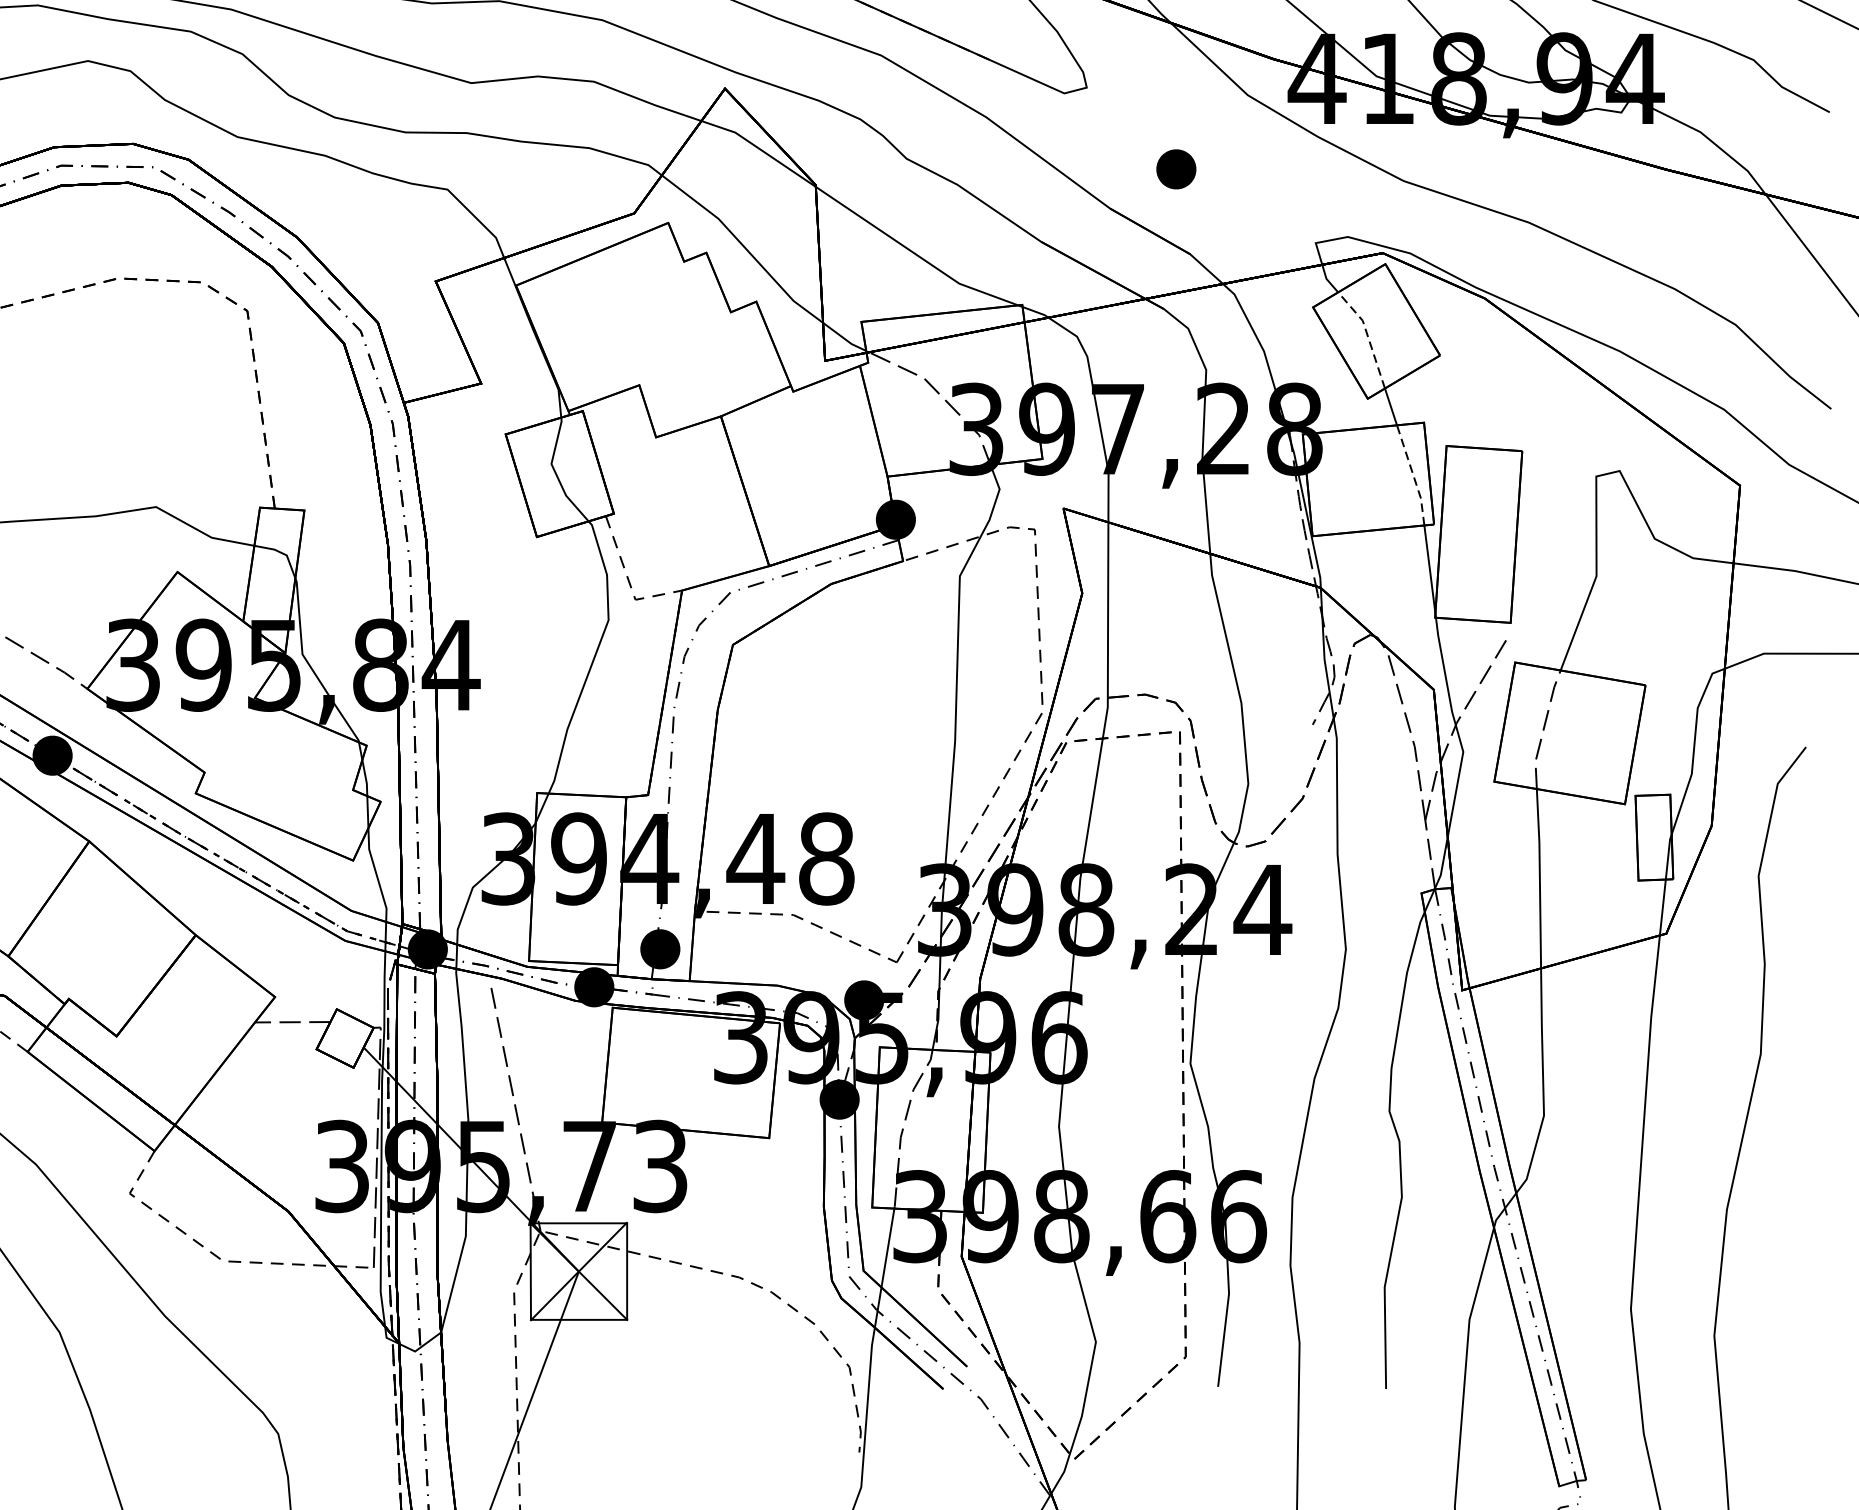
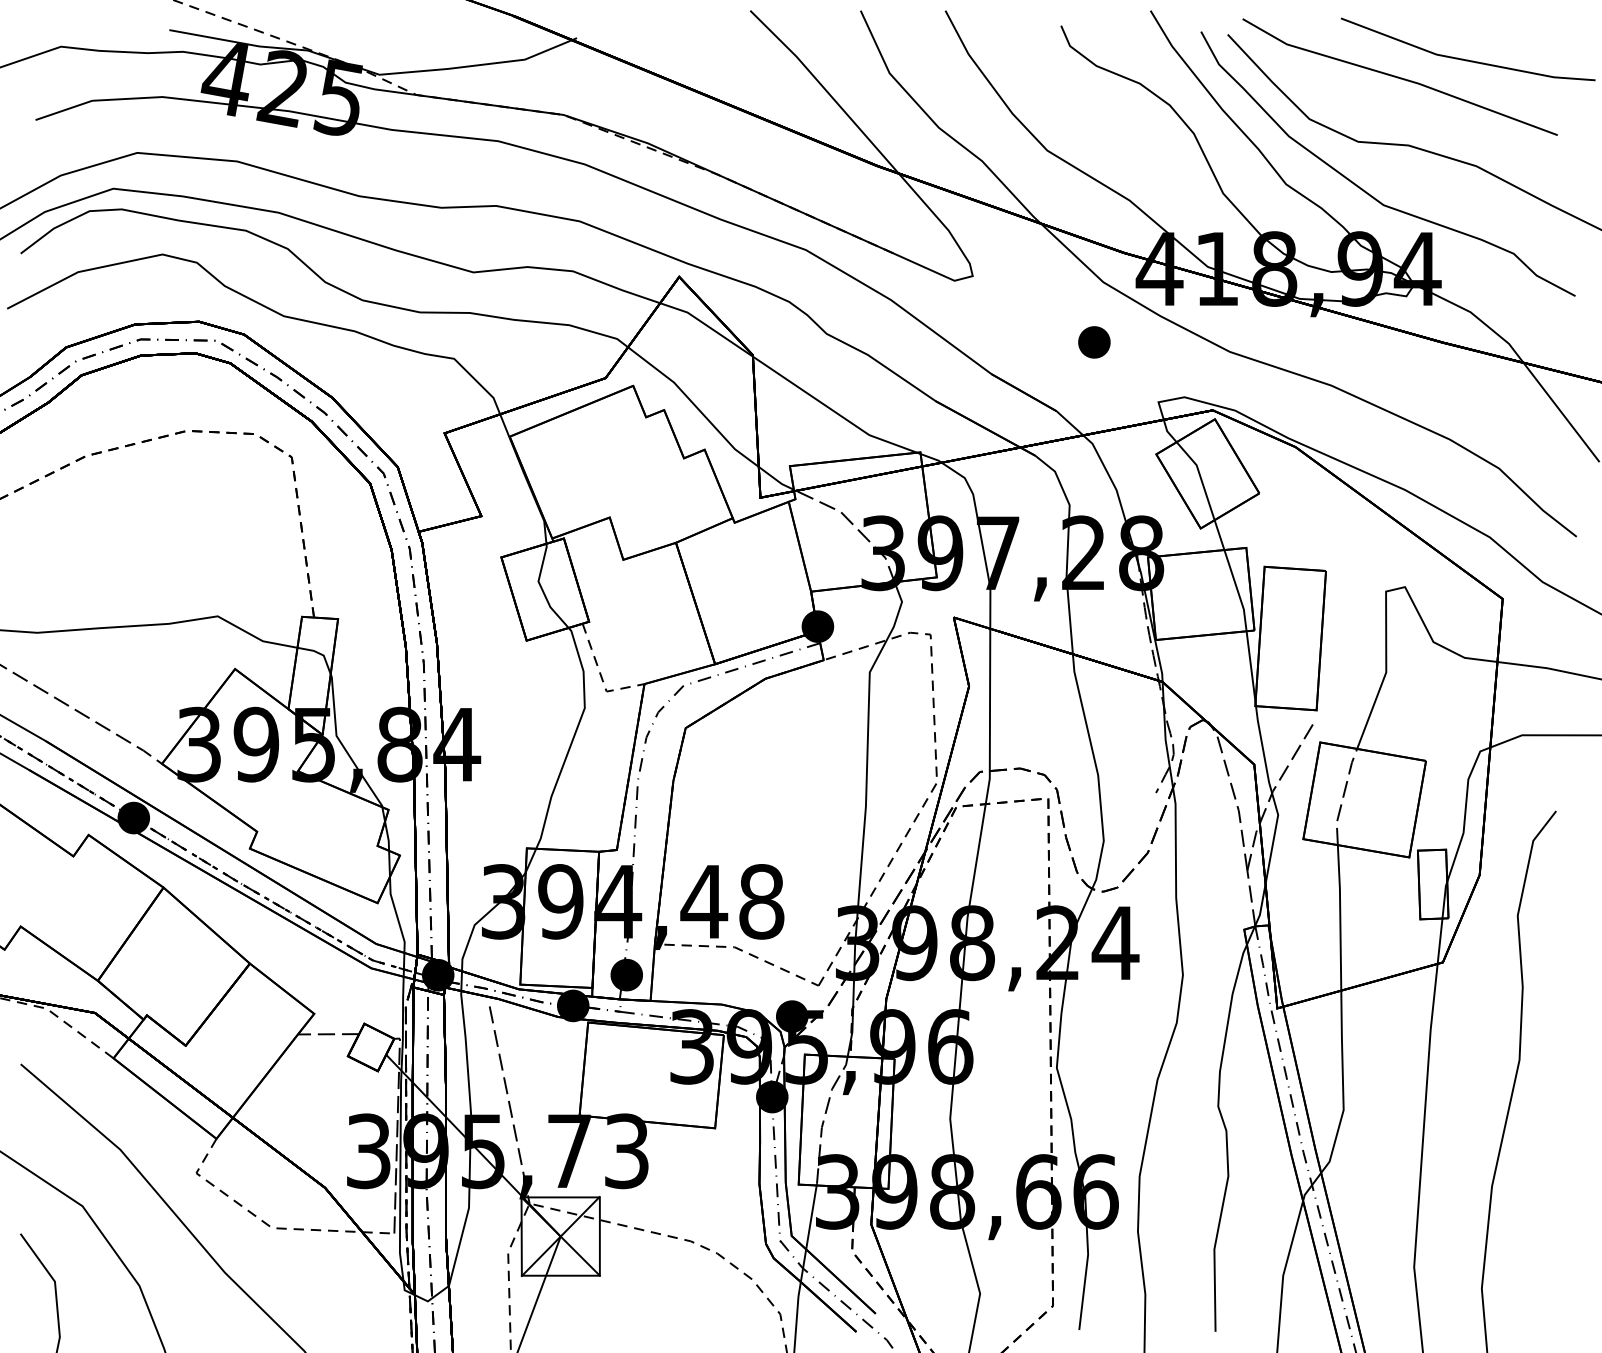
part: (1176, 169) -> (1094, 342), moved
line: (1367, 335) -> (1200, 477), dashed -> solid
line: (1413, 475) -> (1237, 590), dashed -> solid

